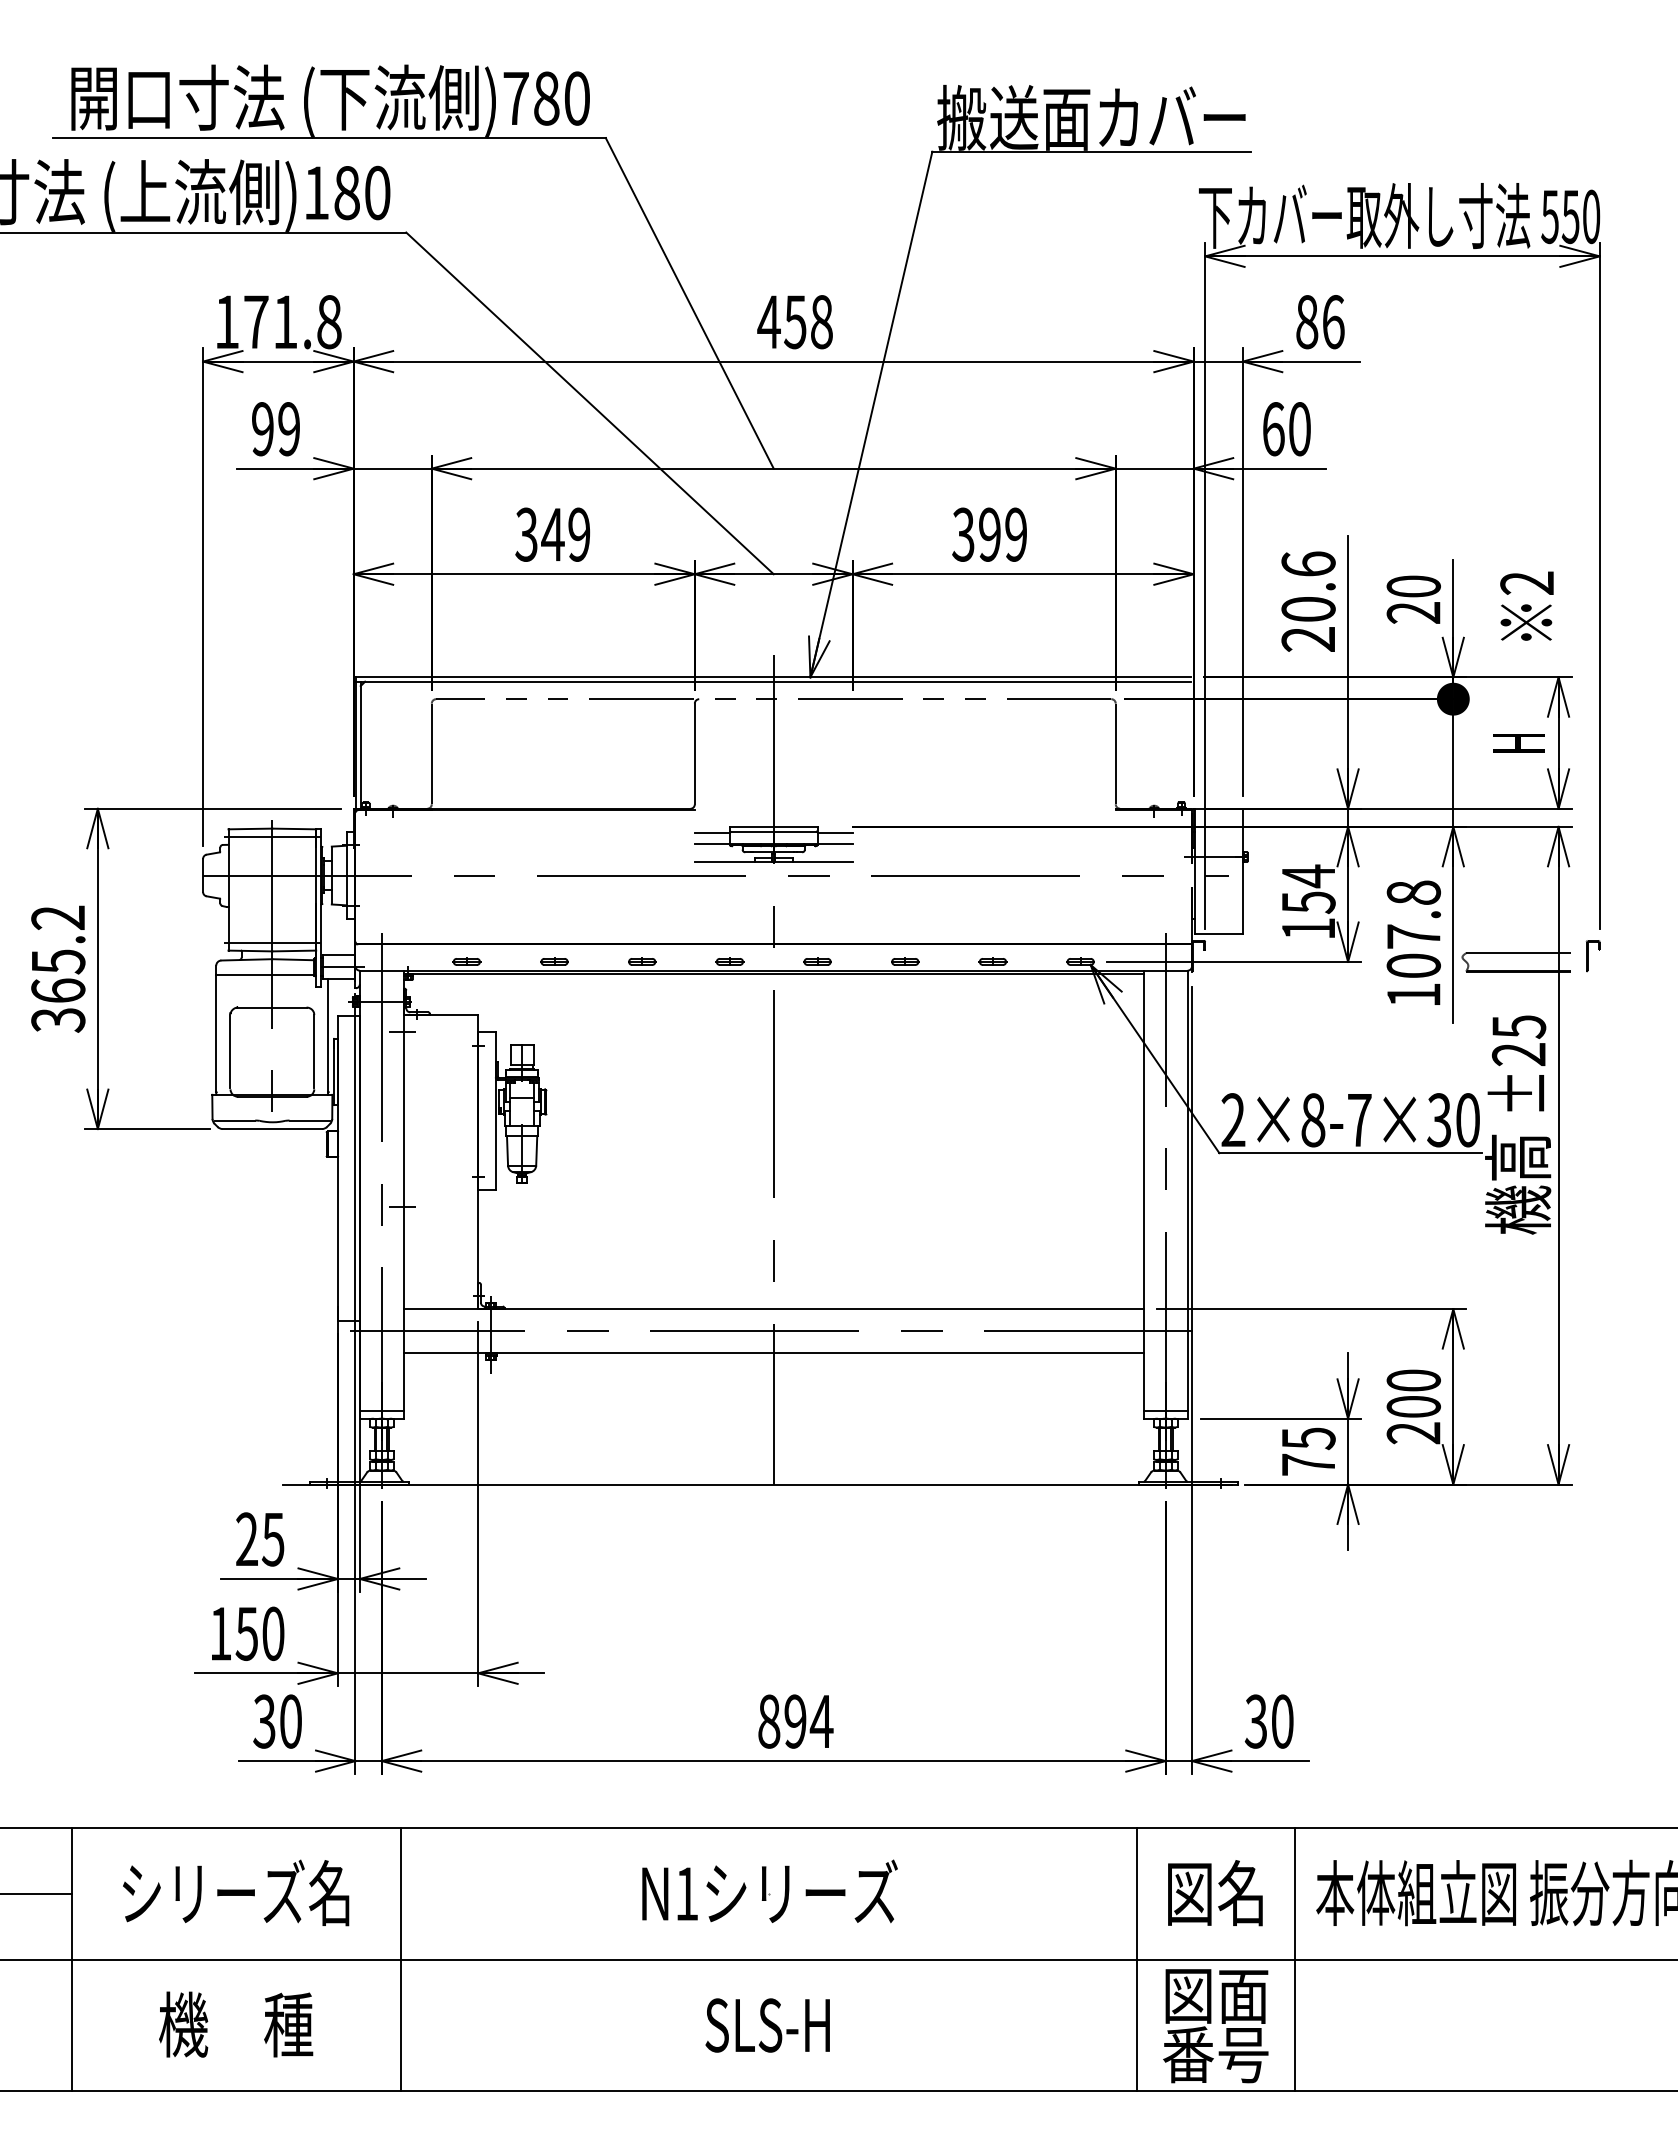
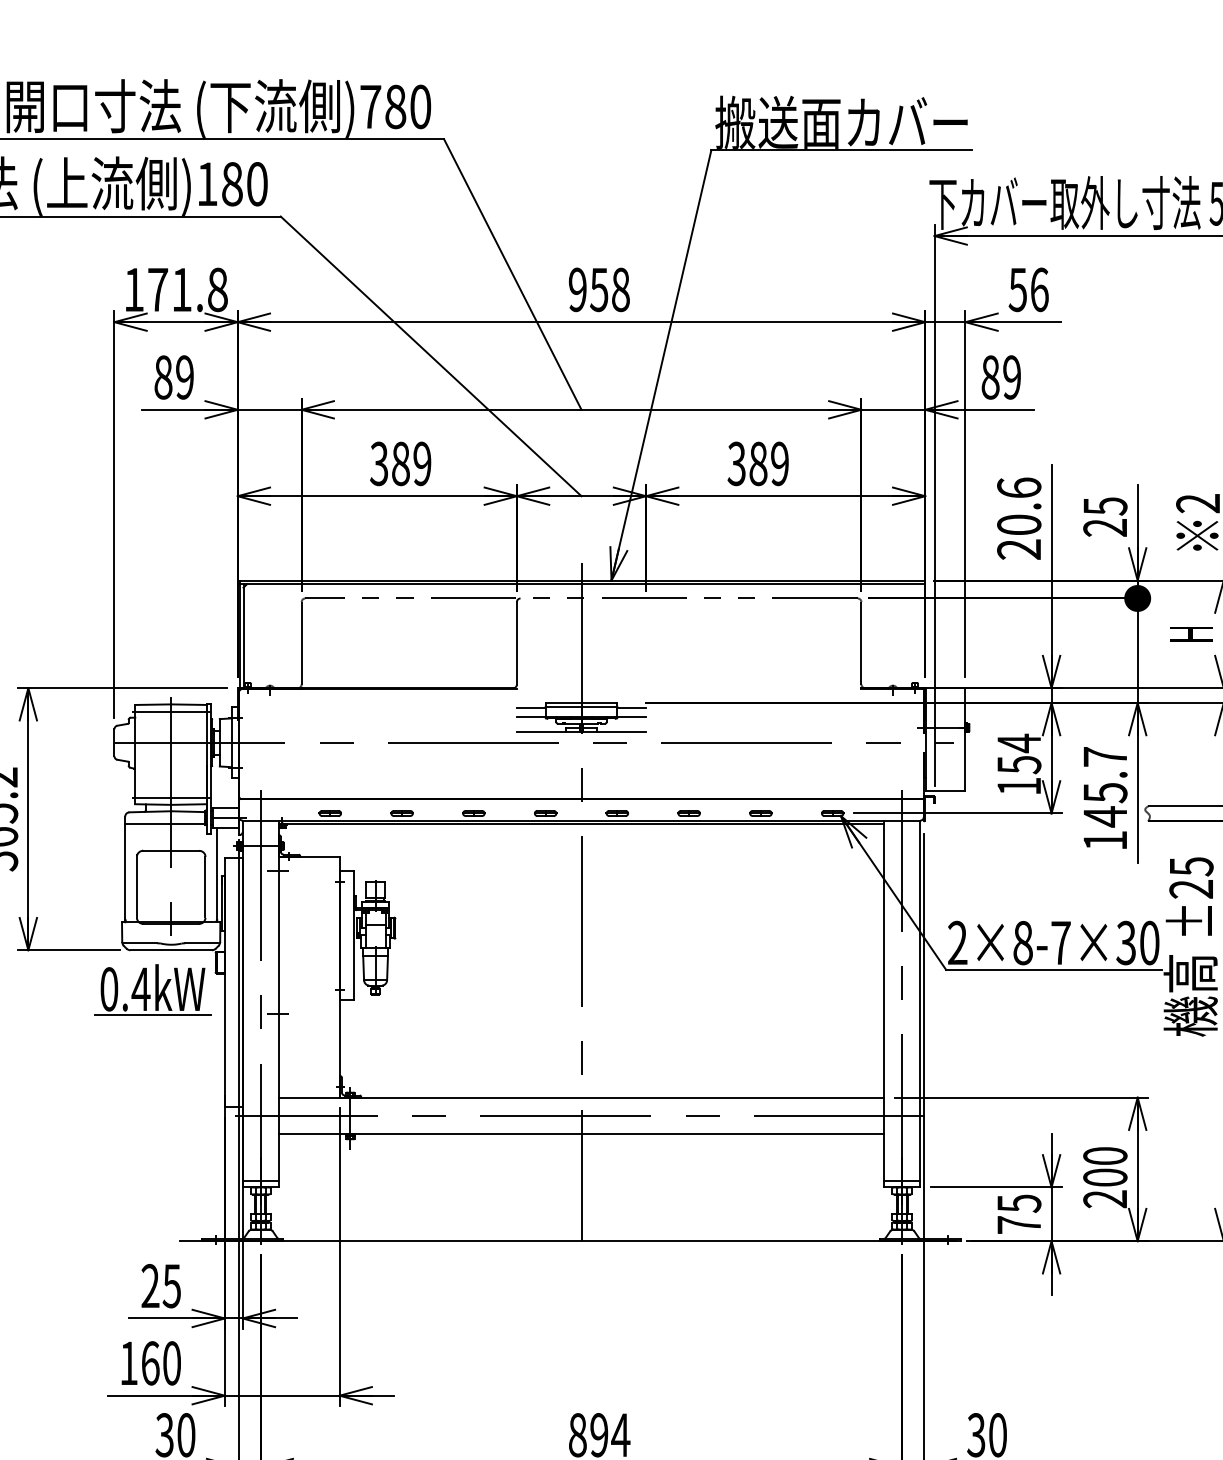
text: (768, 322) -> (577, 290), 458 -> 958
text: (1306, 322) -> (1017, 290), 86 -> 56
text: (262, 429) -> (163, 377), 99 -> 89
text: (1286, 429) -> (1001, 377), 60 -> 89
text: (552, 534) -> (400, 463), 349 -> 389
text: (989, 534) -> (758, 463), 399 -> 389
text: (1413, 586) -> (1105, 506), 20 -> 25
text: (1413, 929) -> (1105, 786), 107.8 -> 145.7
part: (249, 1177) -> (152, 989), added
text: (246, 1633) -> (150, 1363), 150 -> 160

